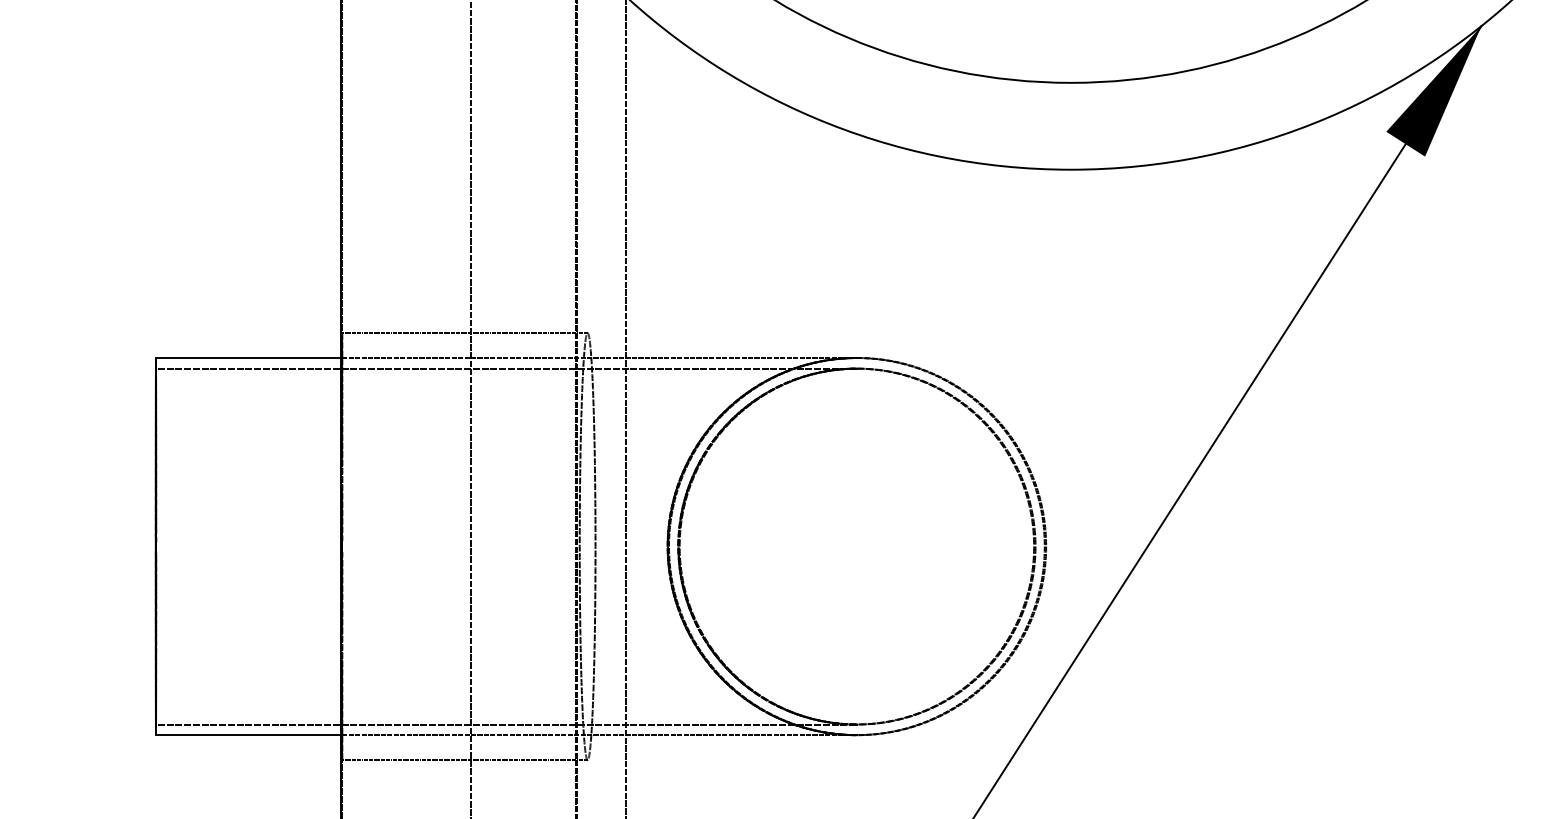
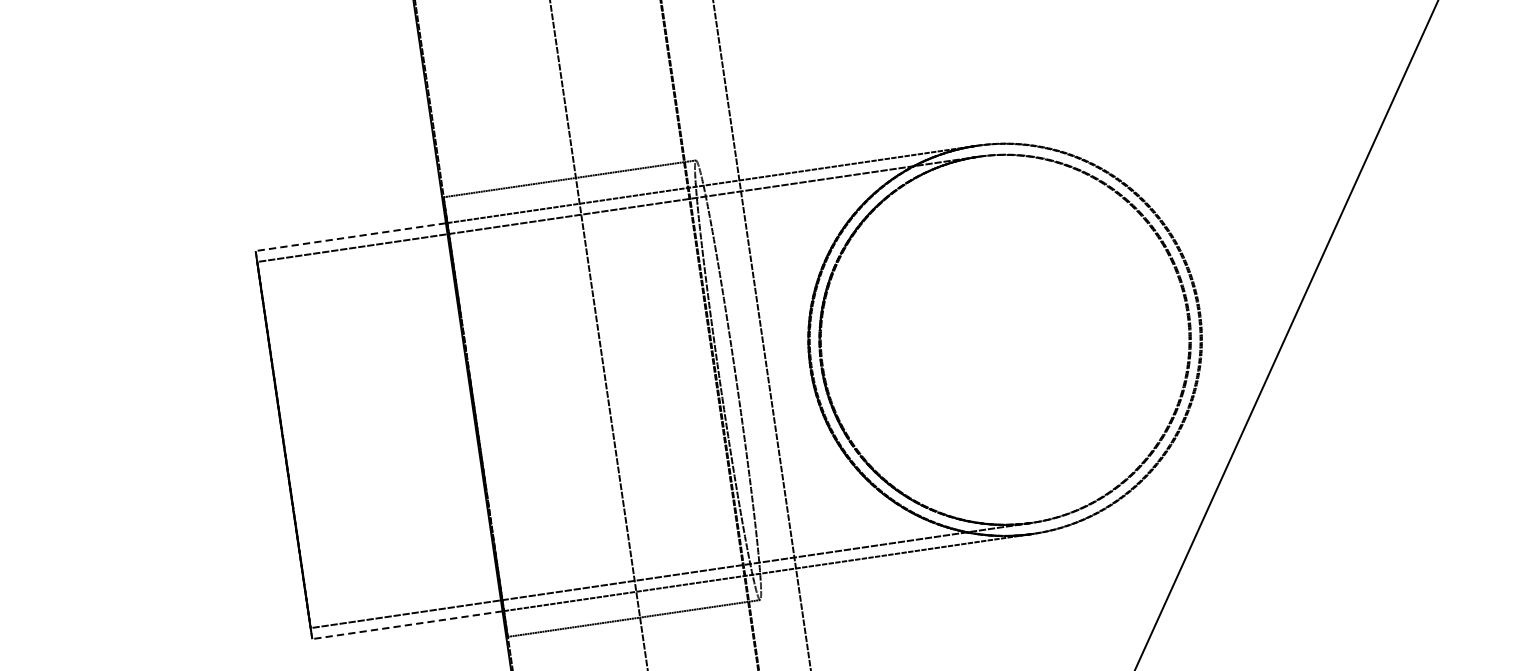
line: (247, 358) -> (349, 237), solid -> dashed
line: (247, 735) -> (406, 625), solid -> dashed

